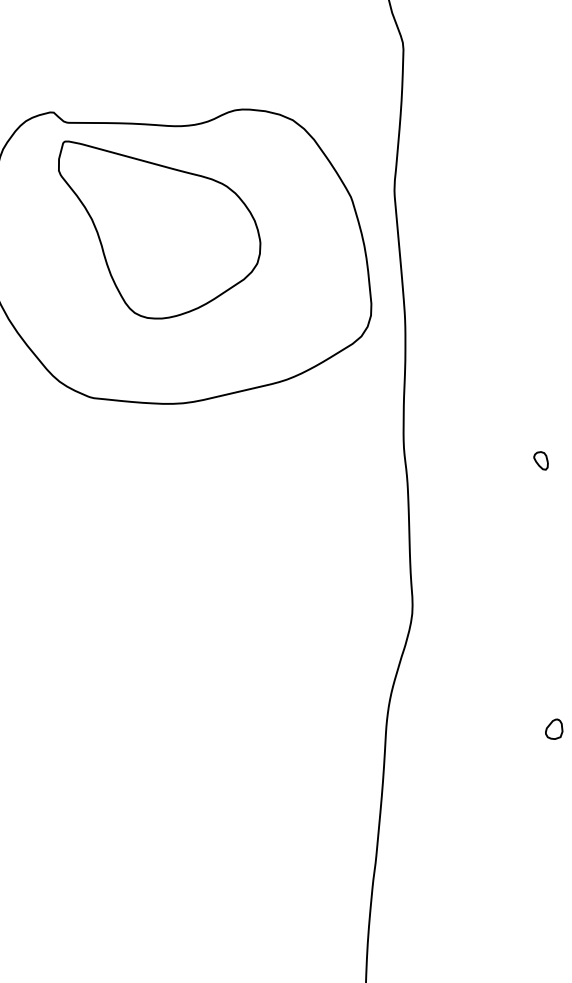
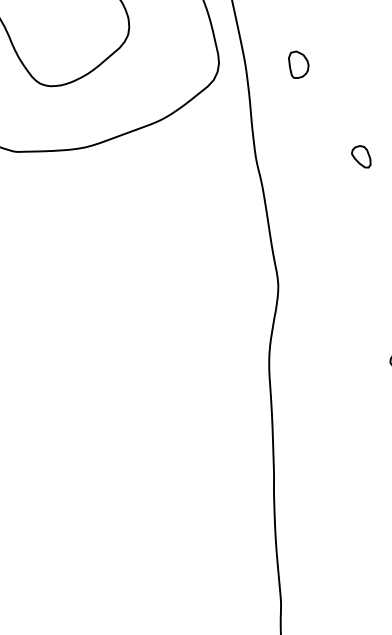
part: (475, 329) -> (299, 64), added
part: (540, 460) -> (360, 157), size x1.67

